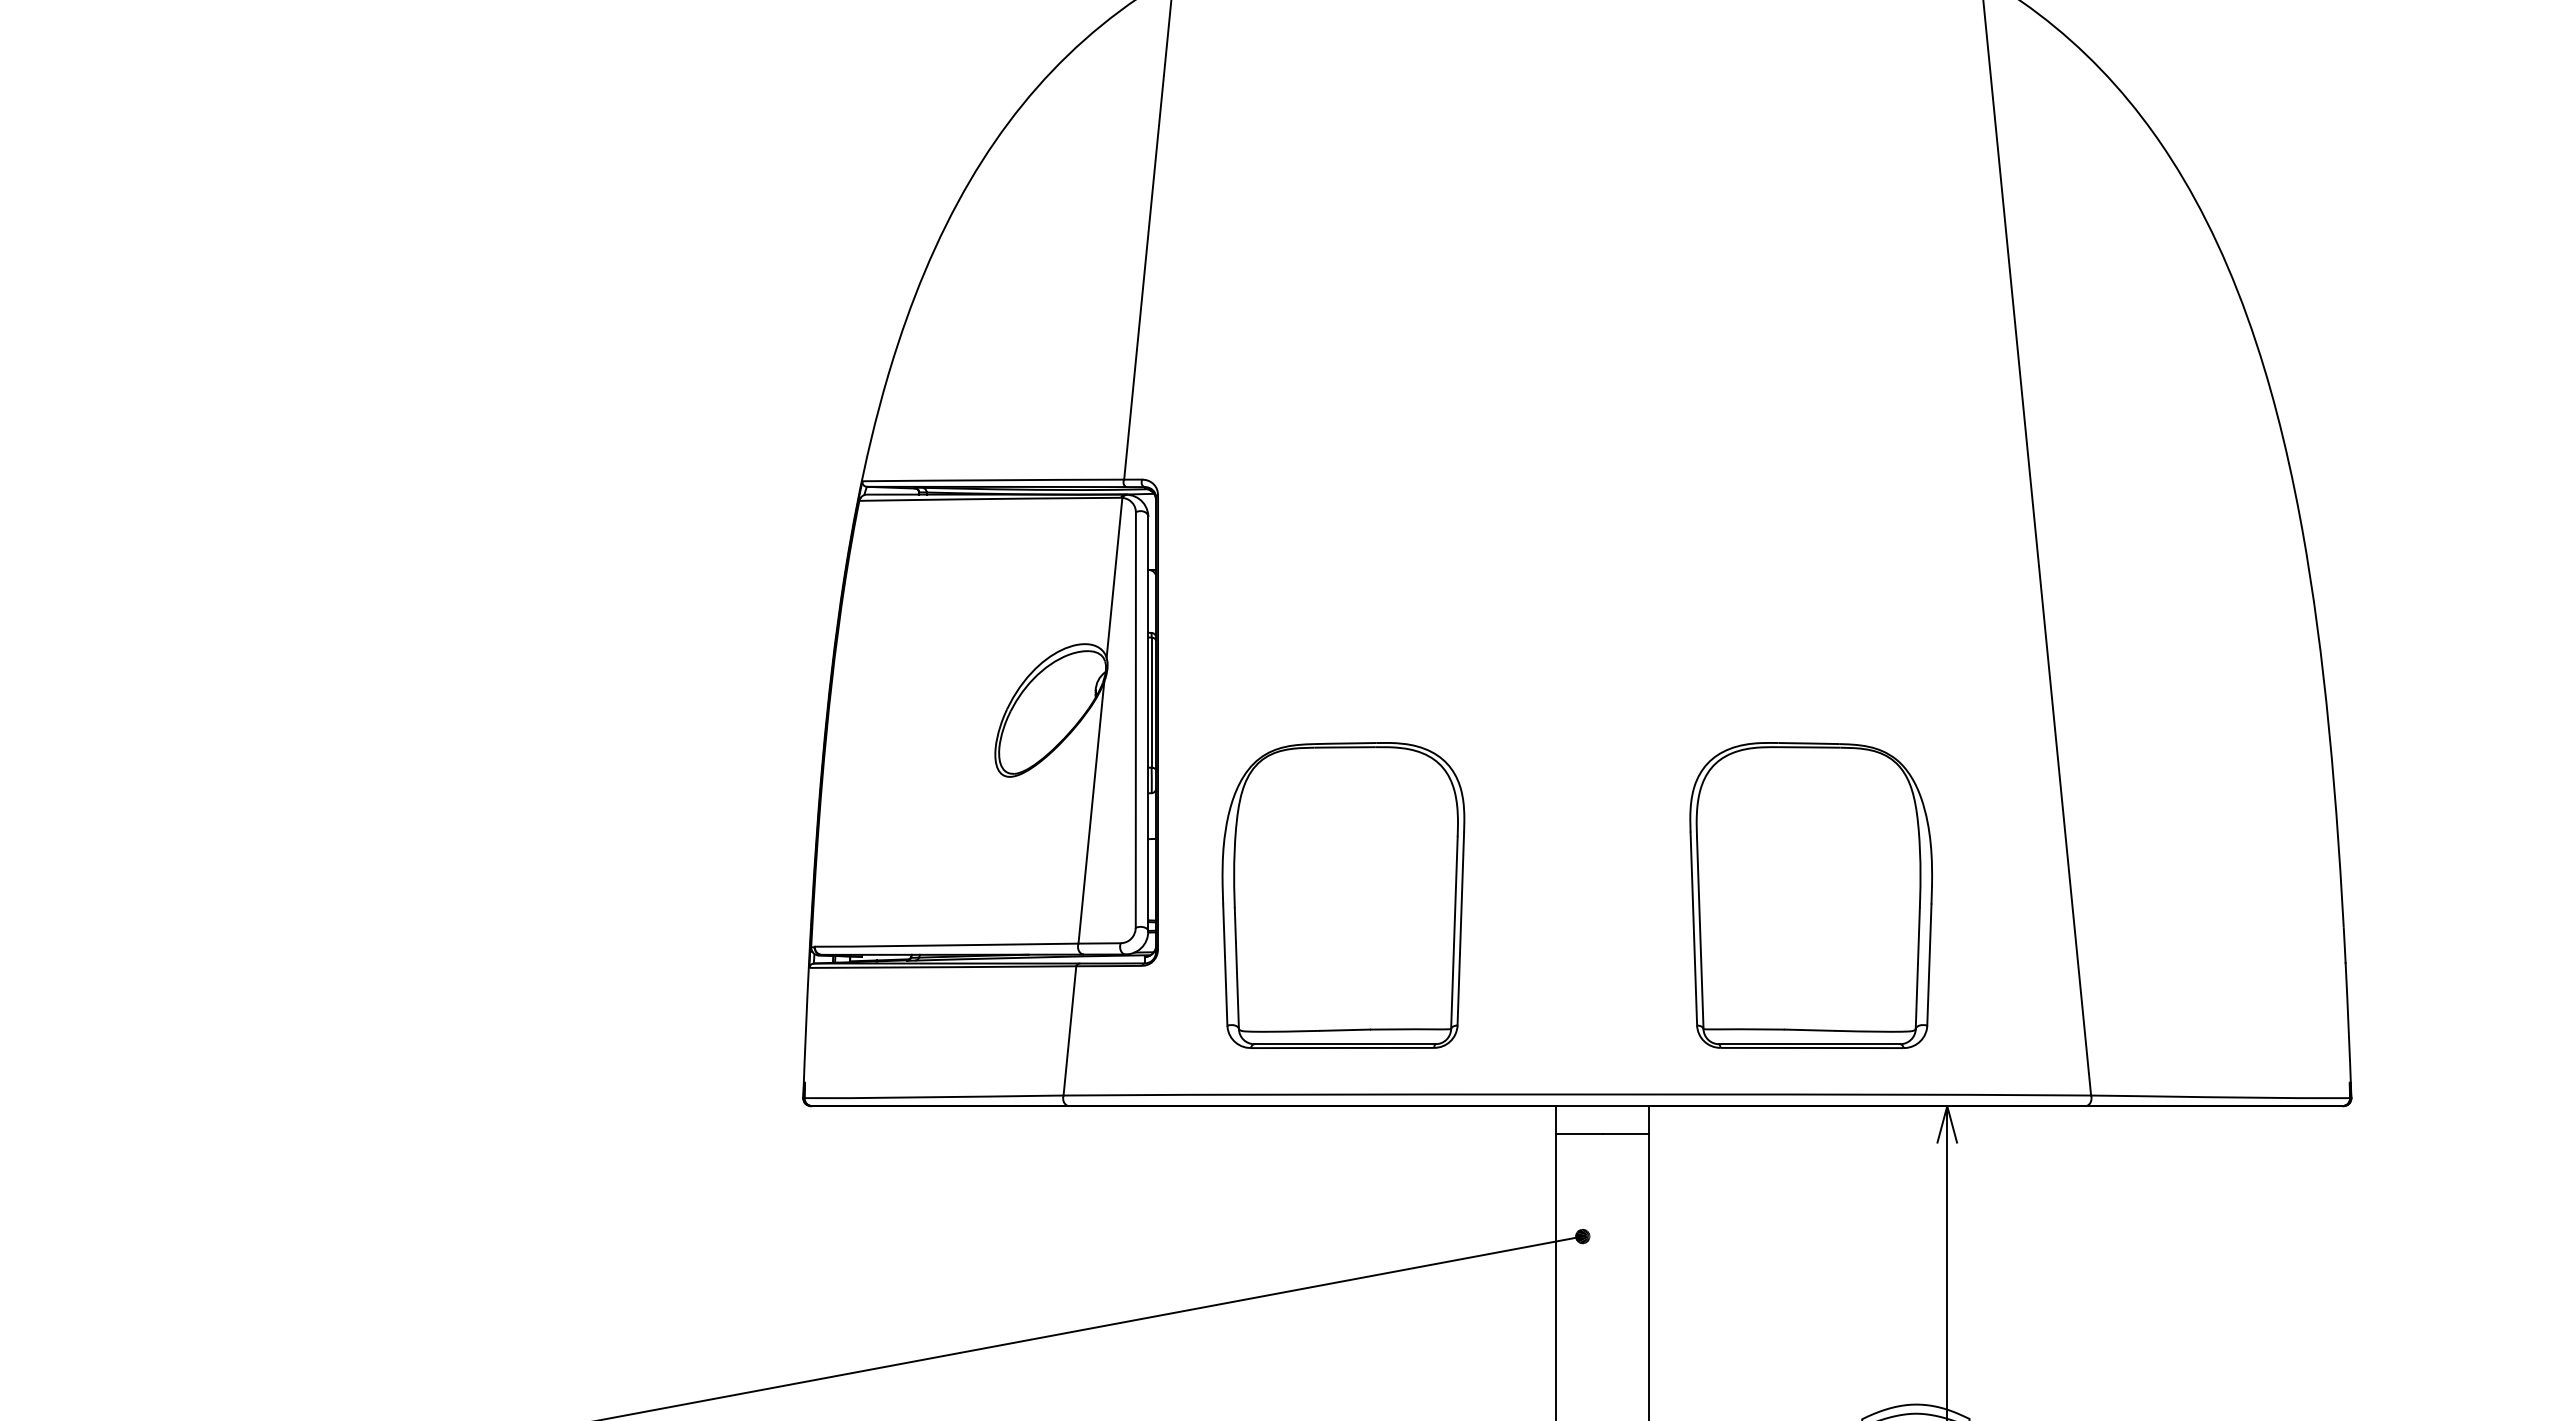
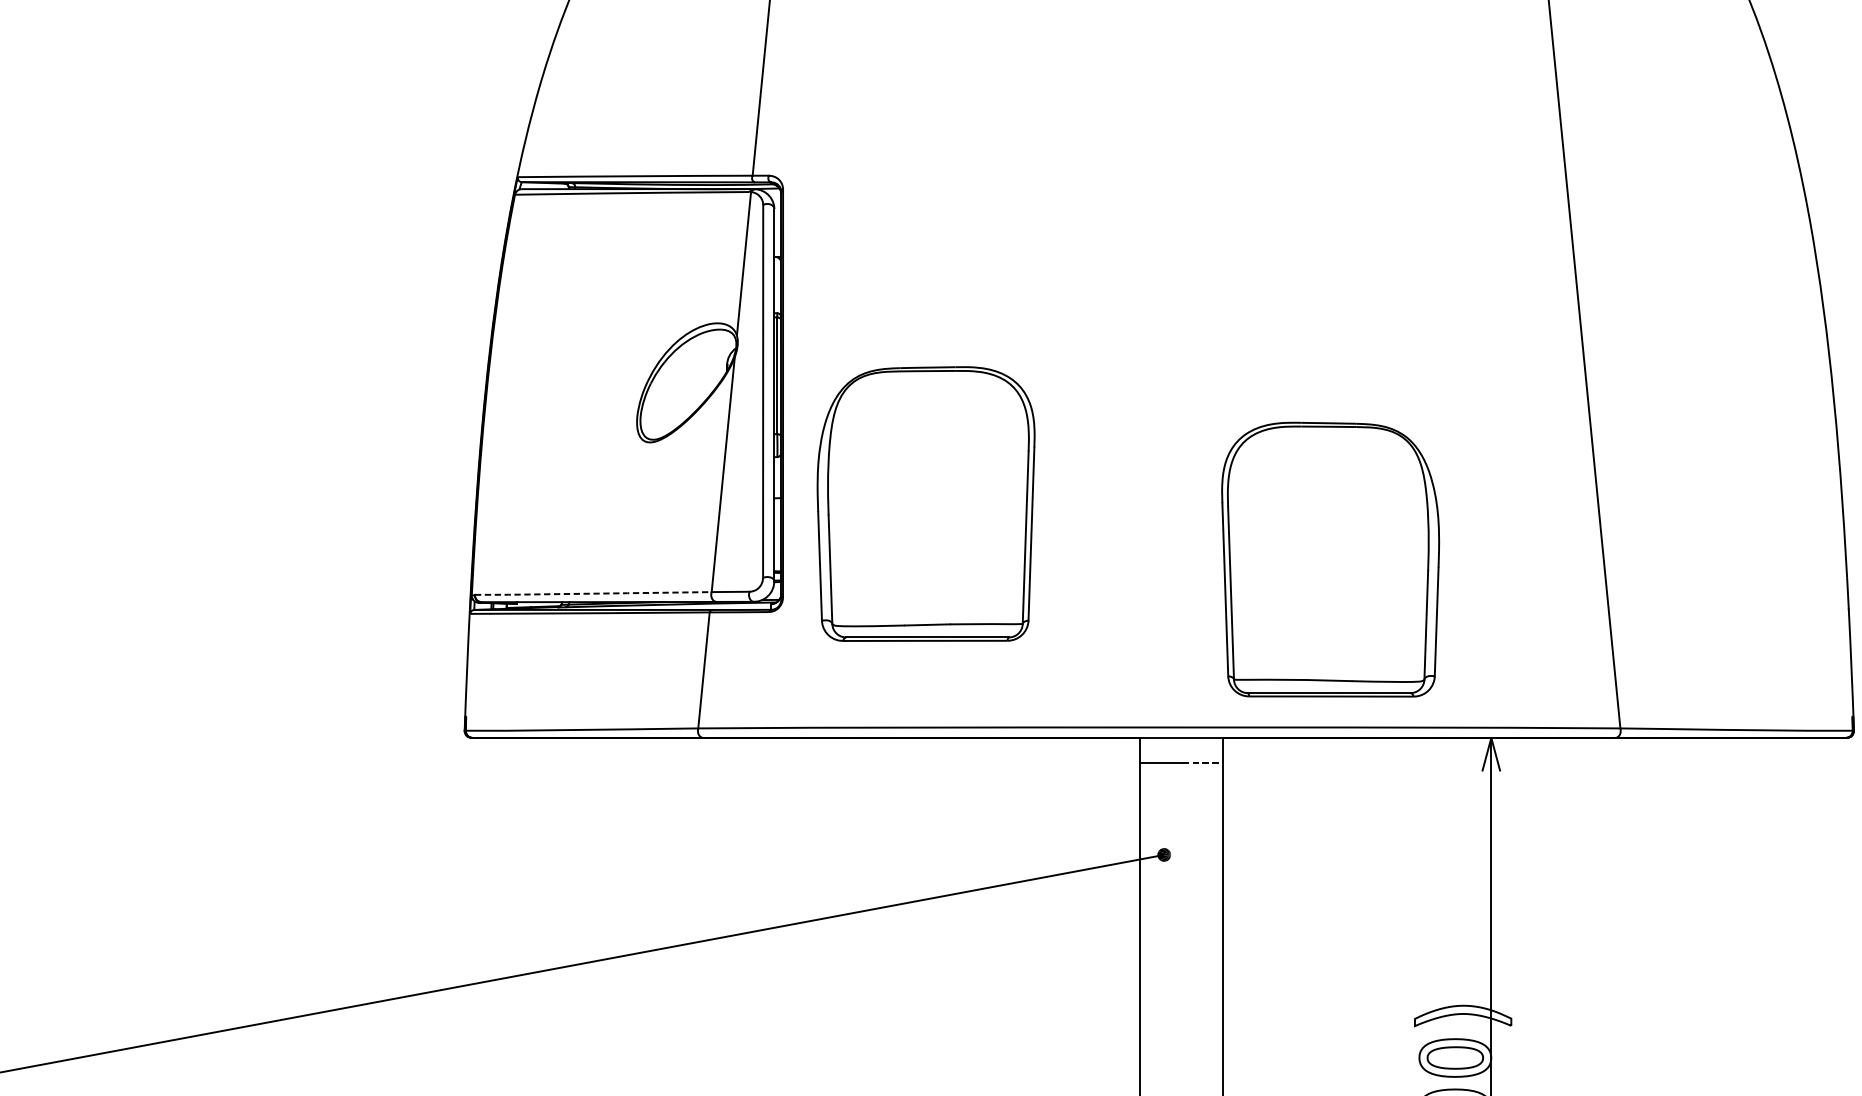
part: (1343, 895) -> (926, 504), moved
part: (1810, 895) -> (1329, 559), moved
line: (946, 945) -> (593, 593), solid -> dashed
line: (1625, 1134) -> (1202, 763), solid -> dashed

